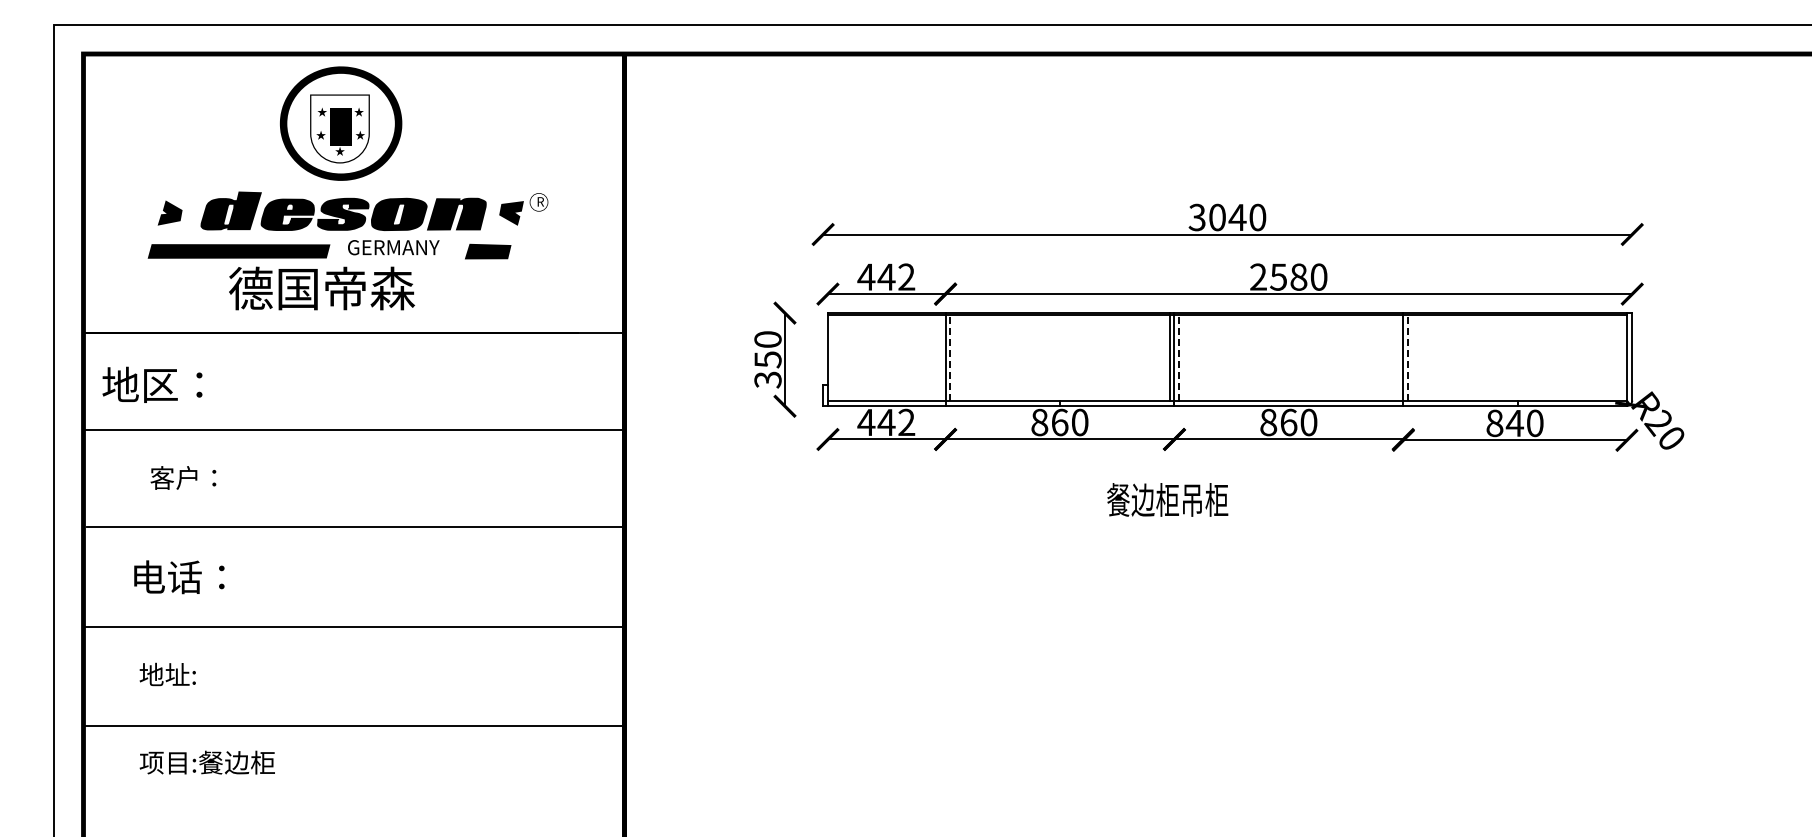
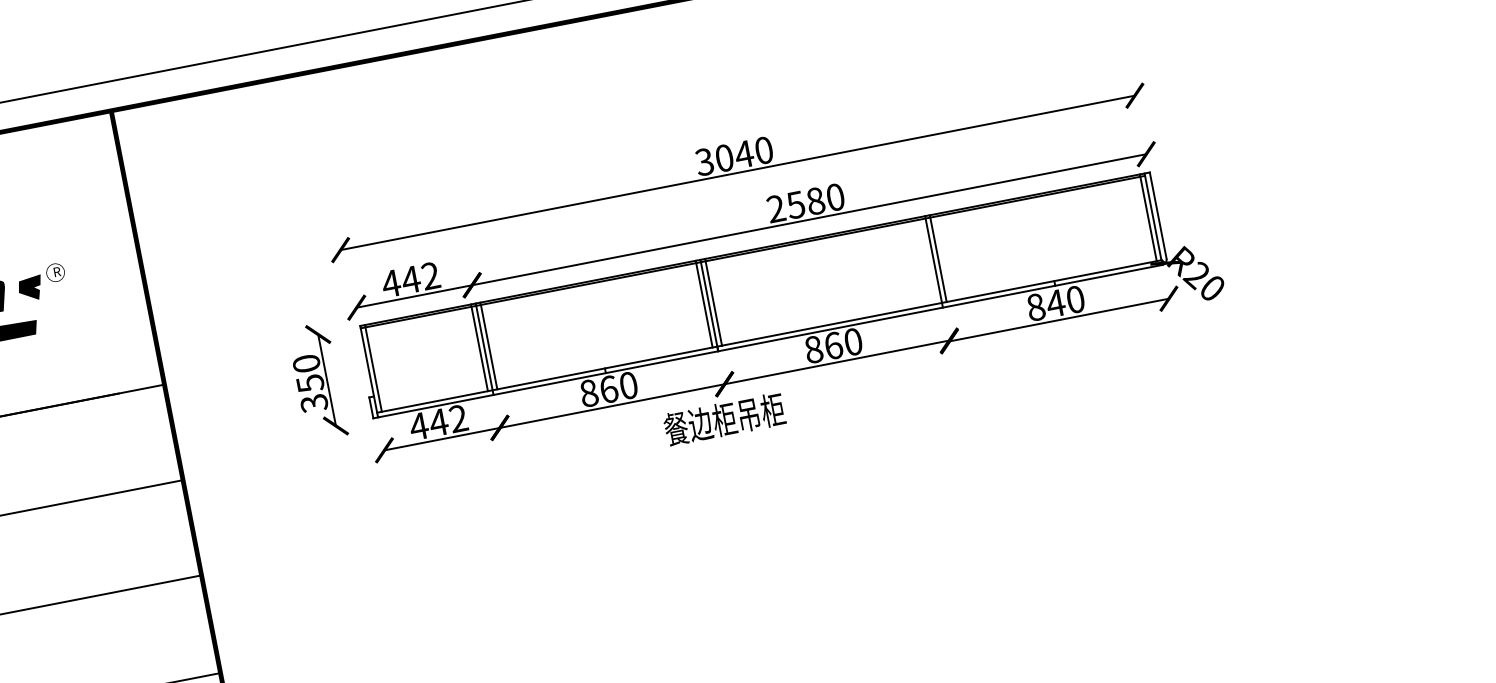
line: (832, 356) -> (373, 368), added
line: (940, 356) -> (479, 347), added
line: (950, 356) -> (488, 345), dashed -> solid
line: (1179, 356) -> (713, 301), dashed -> solid
line: (1408, 356) -> (938, 258), dashed -> solid
line: (1622, 356) -> (1148, 217), added
text: (1167, 499) -> (724, 418), moved

